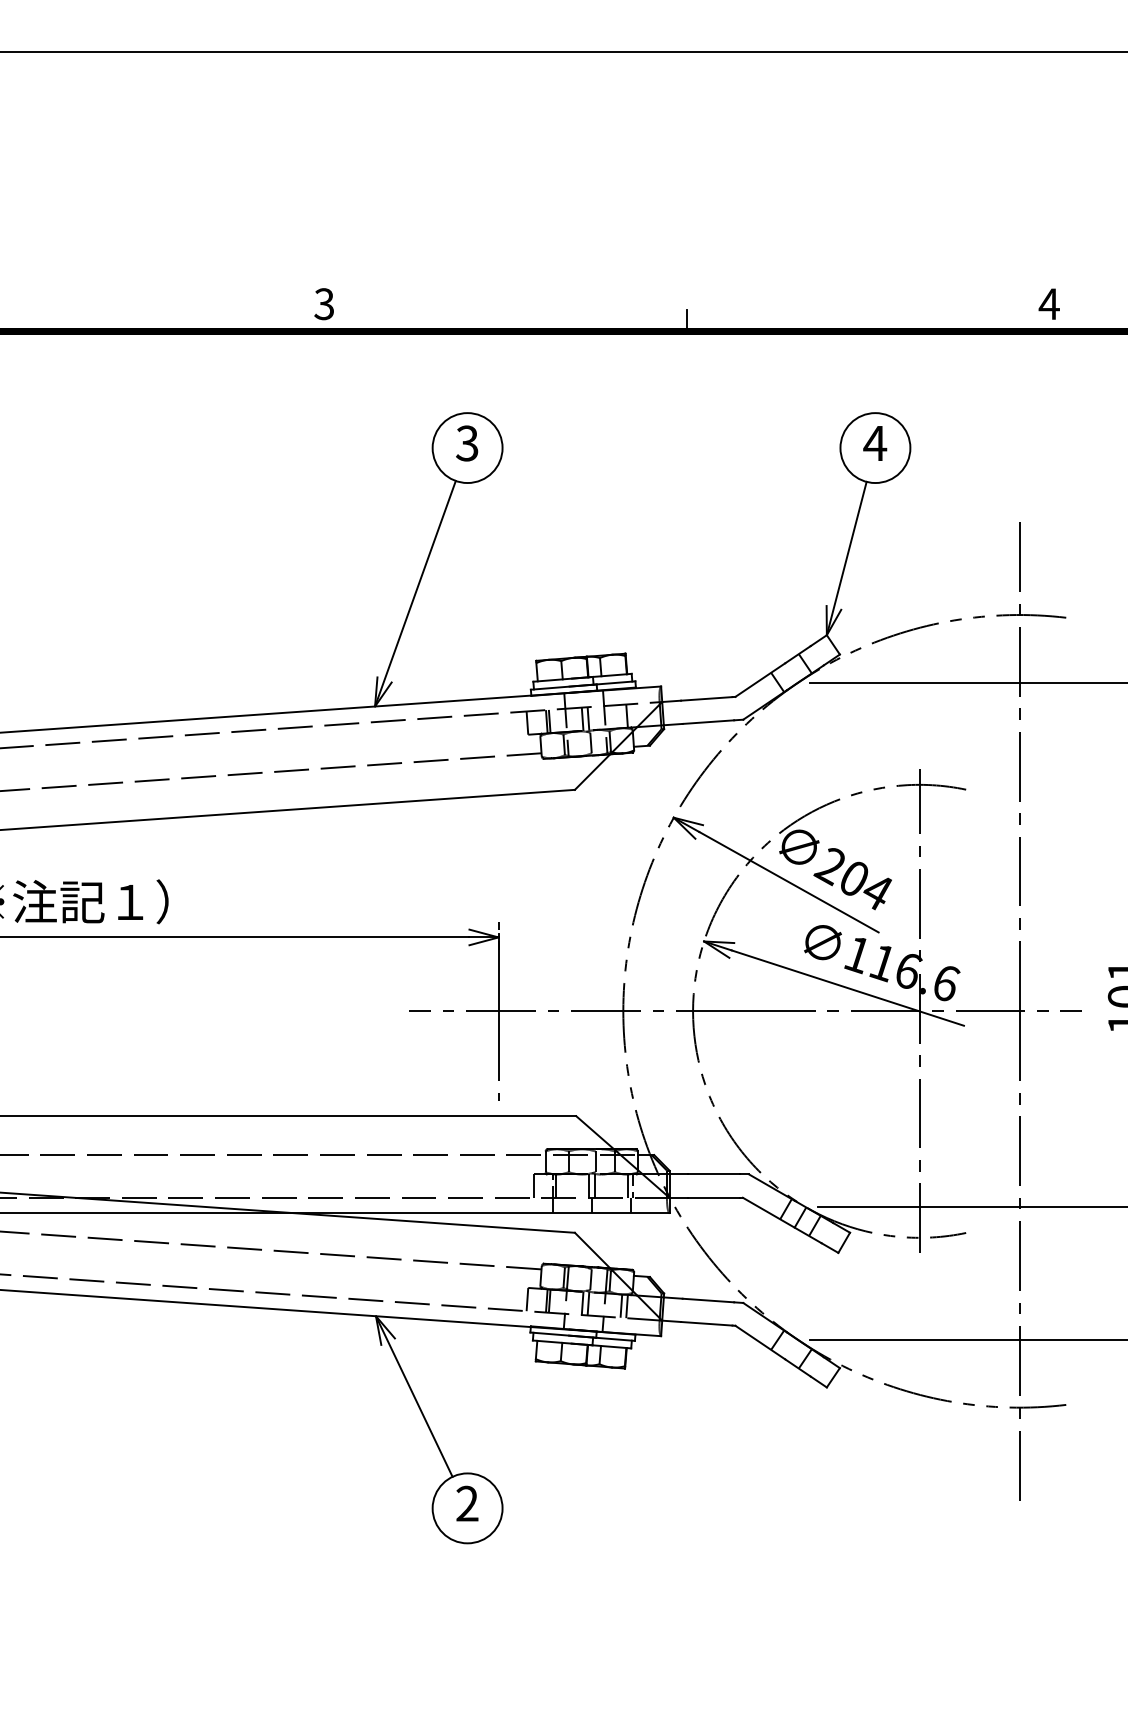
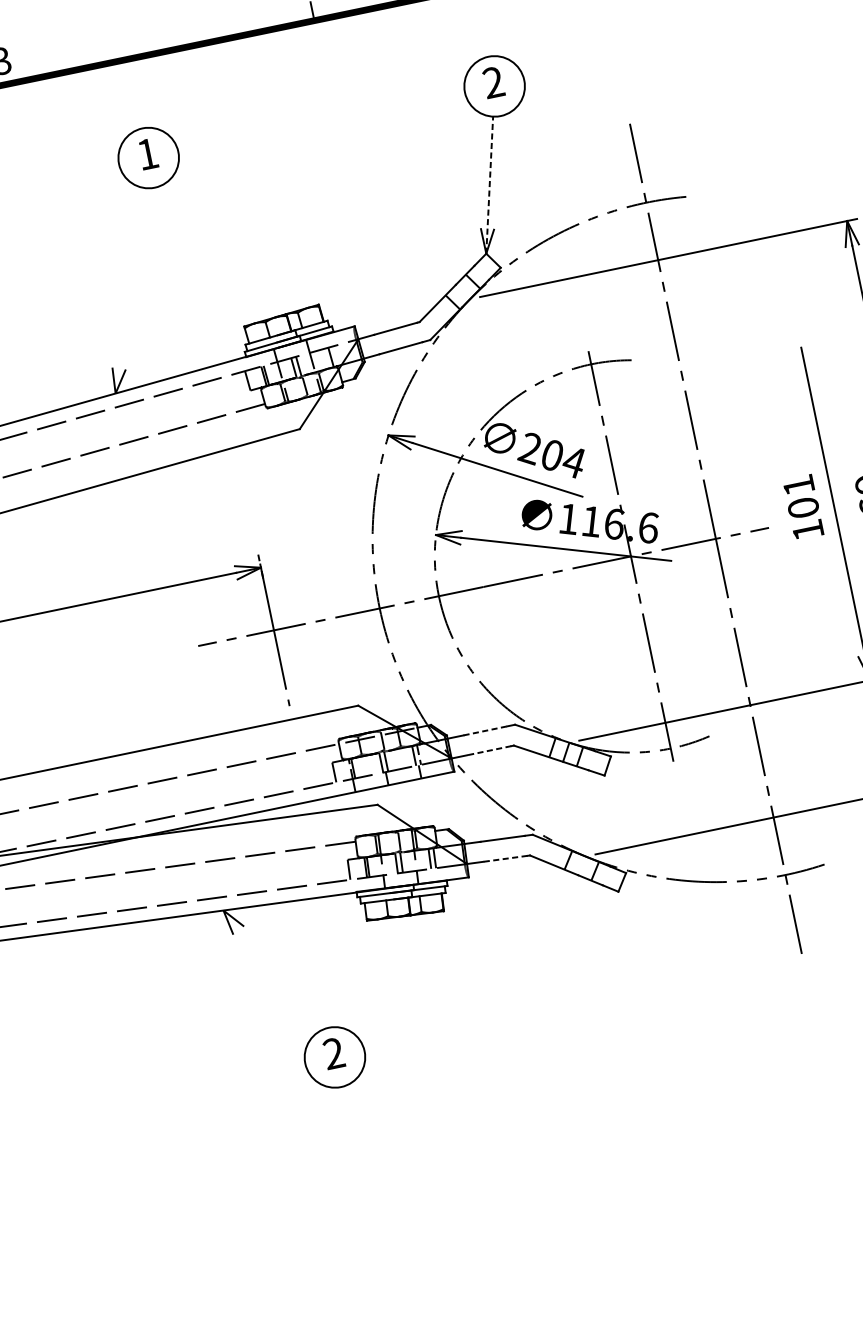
text: (875, 442) -> (493, 81), 4 -> 2
text: (467, 443) -> (147, 154), 3 -> 1
line: (846, 558) -> (489, 185), solid -> dashed
line: (415, 593) -> (130, 290), removed
line: (714, 1174) -> (485, 730), solid -> dashed
line: (714, 1197) -> (489, 750), solid -> dashed
line: (706, 1323) -> (505, 858), solid -> dashed
line: (413, 1396) -> (269, 972), removed

